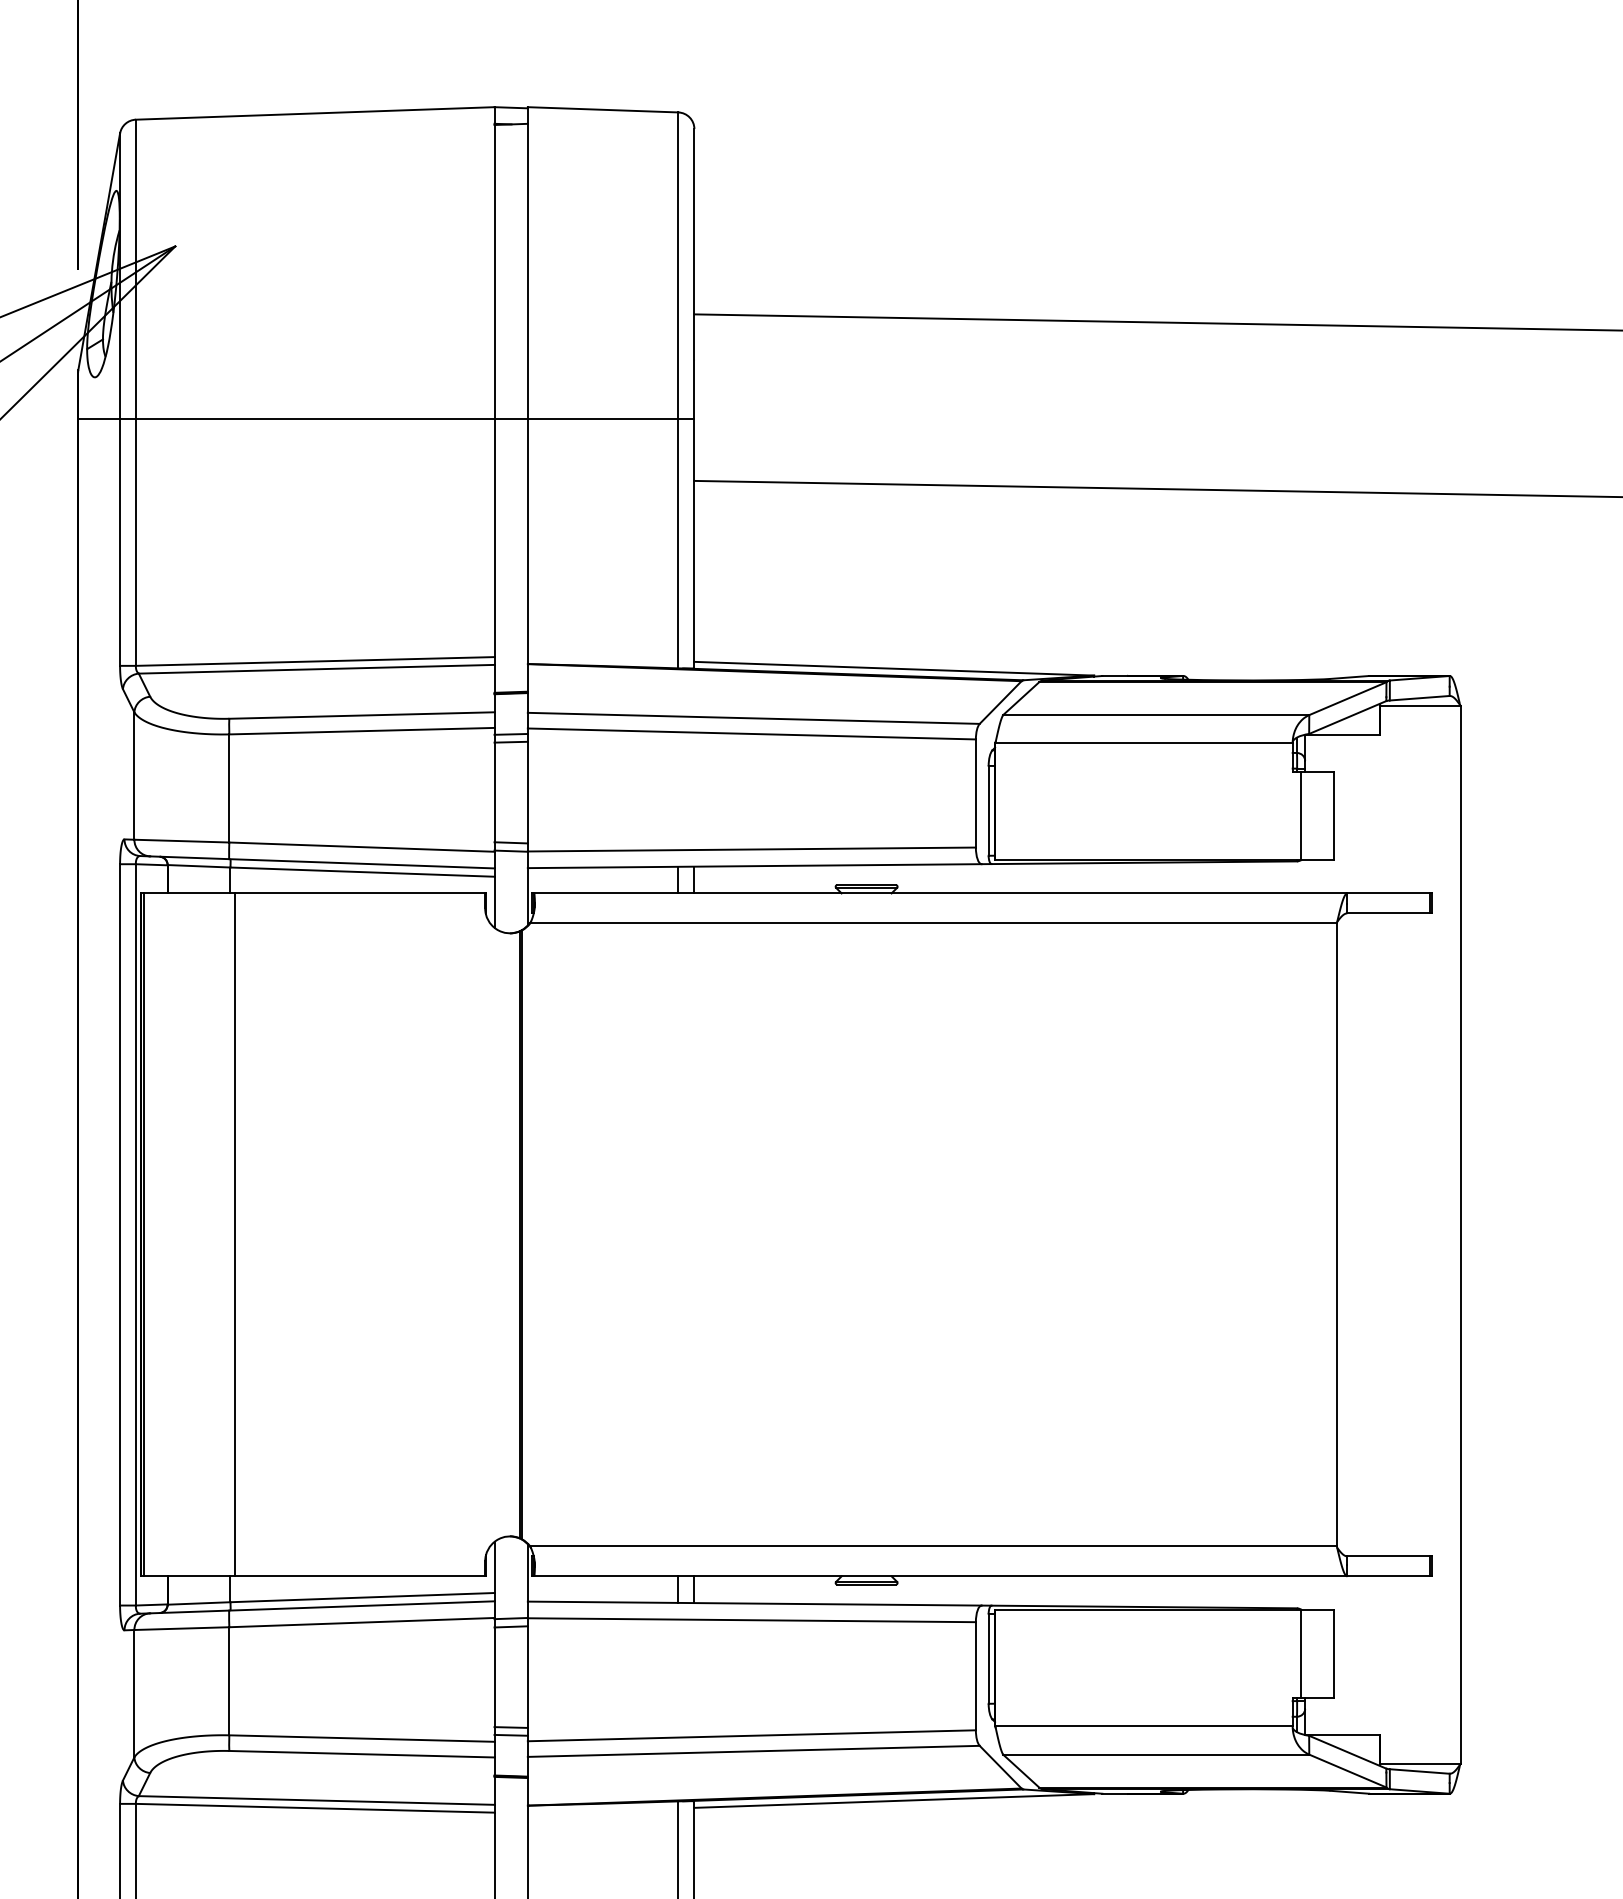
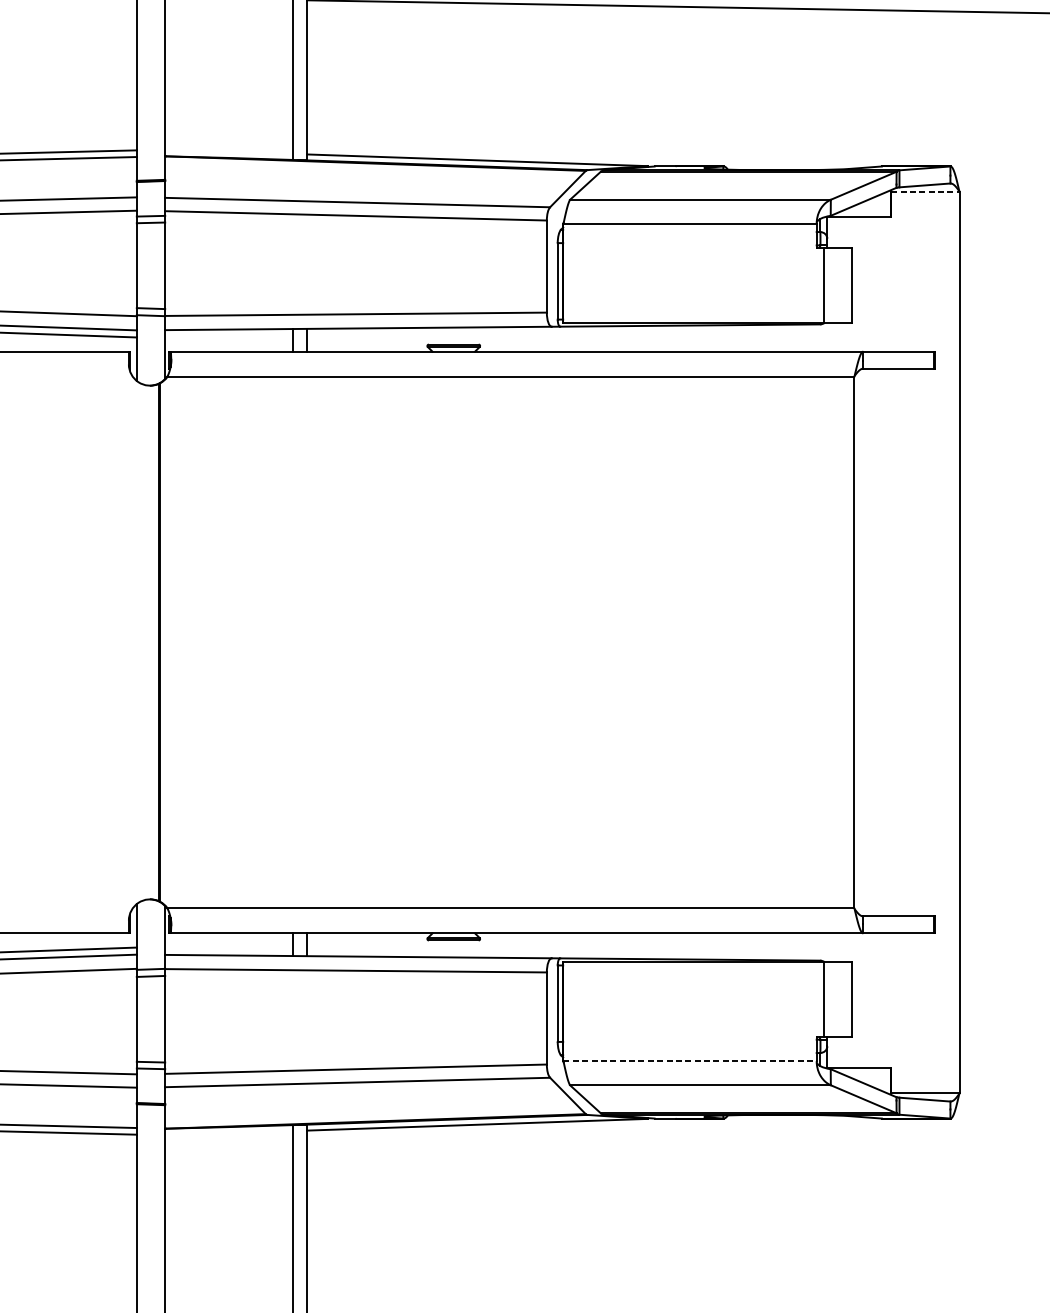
line: (1420, 705) -> (925, 191), solid -> dashed
line: (1144, 1726) -> (690, 1061), solid -> dashed

